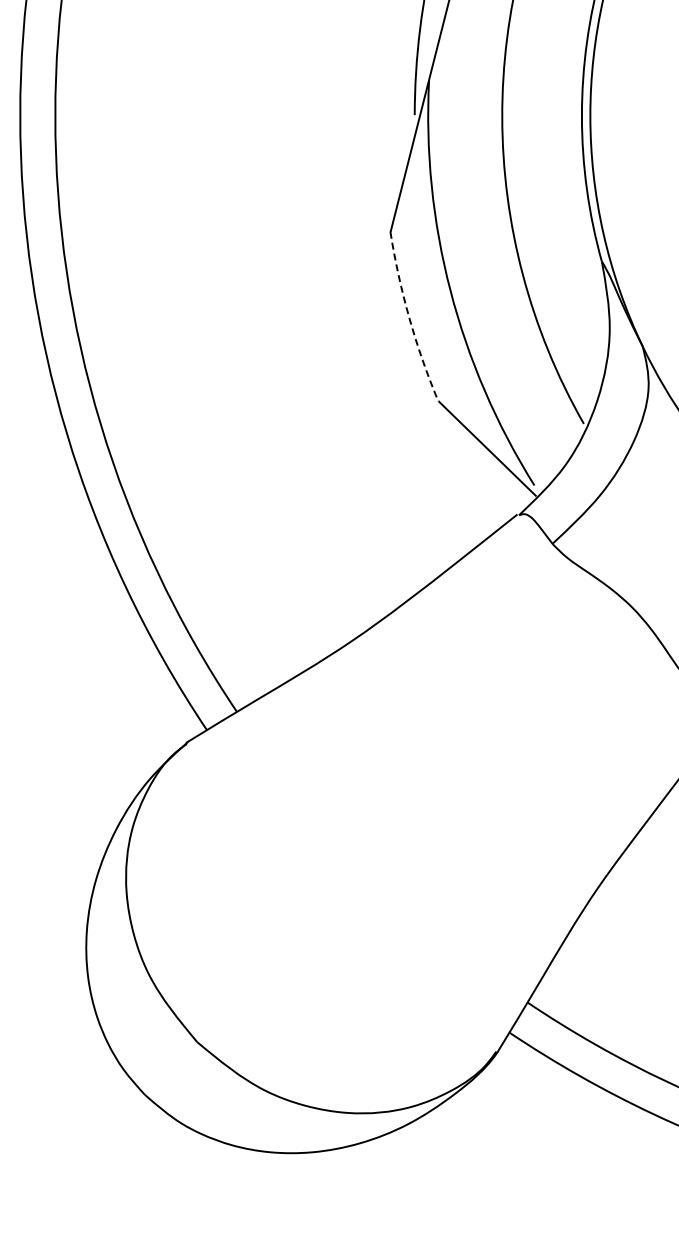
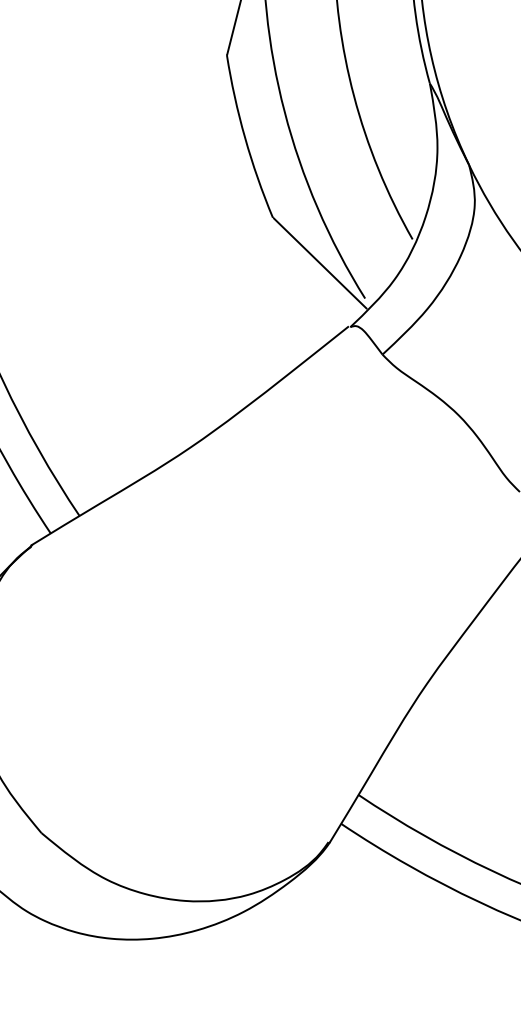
arc: (409, 318) -> (245, 138), dashed -> solid

